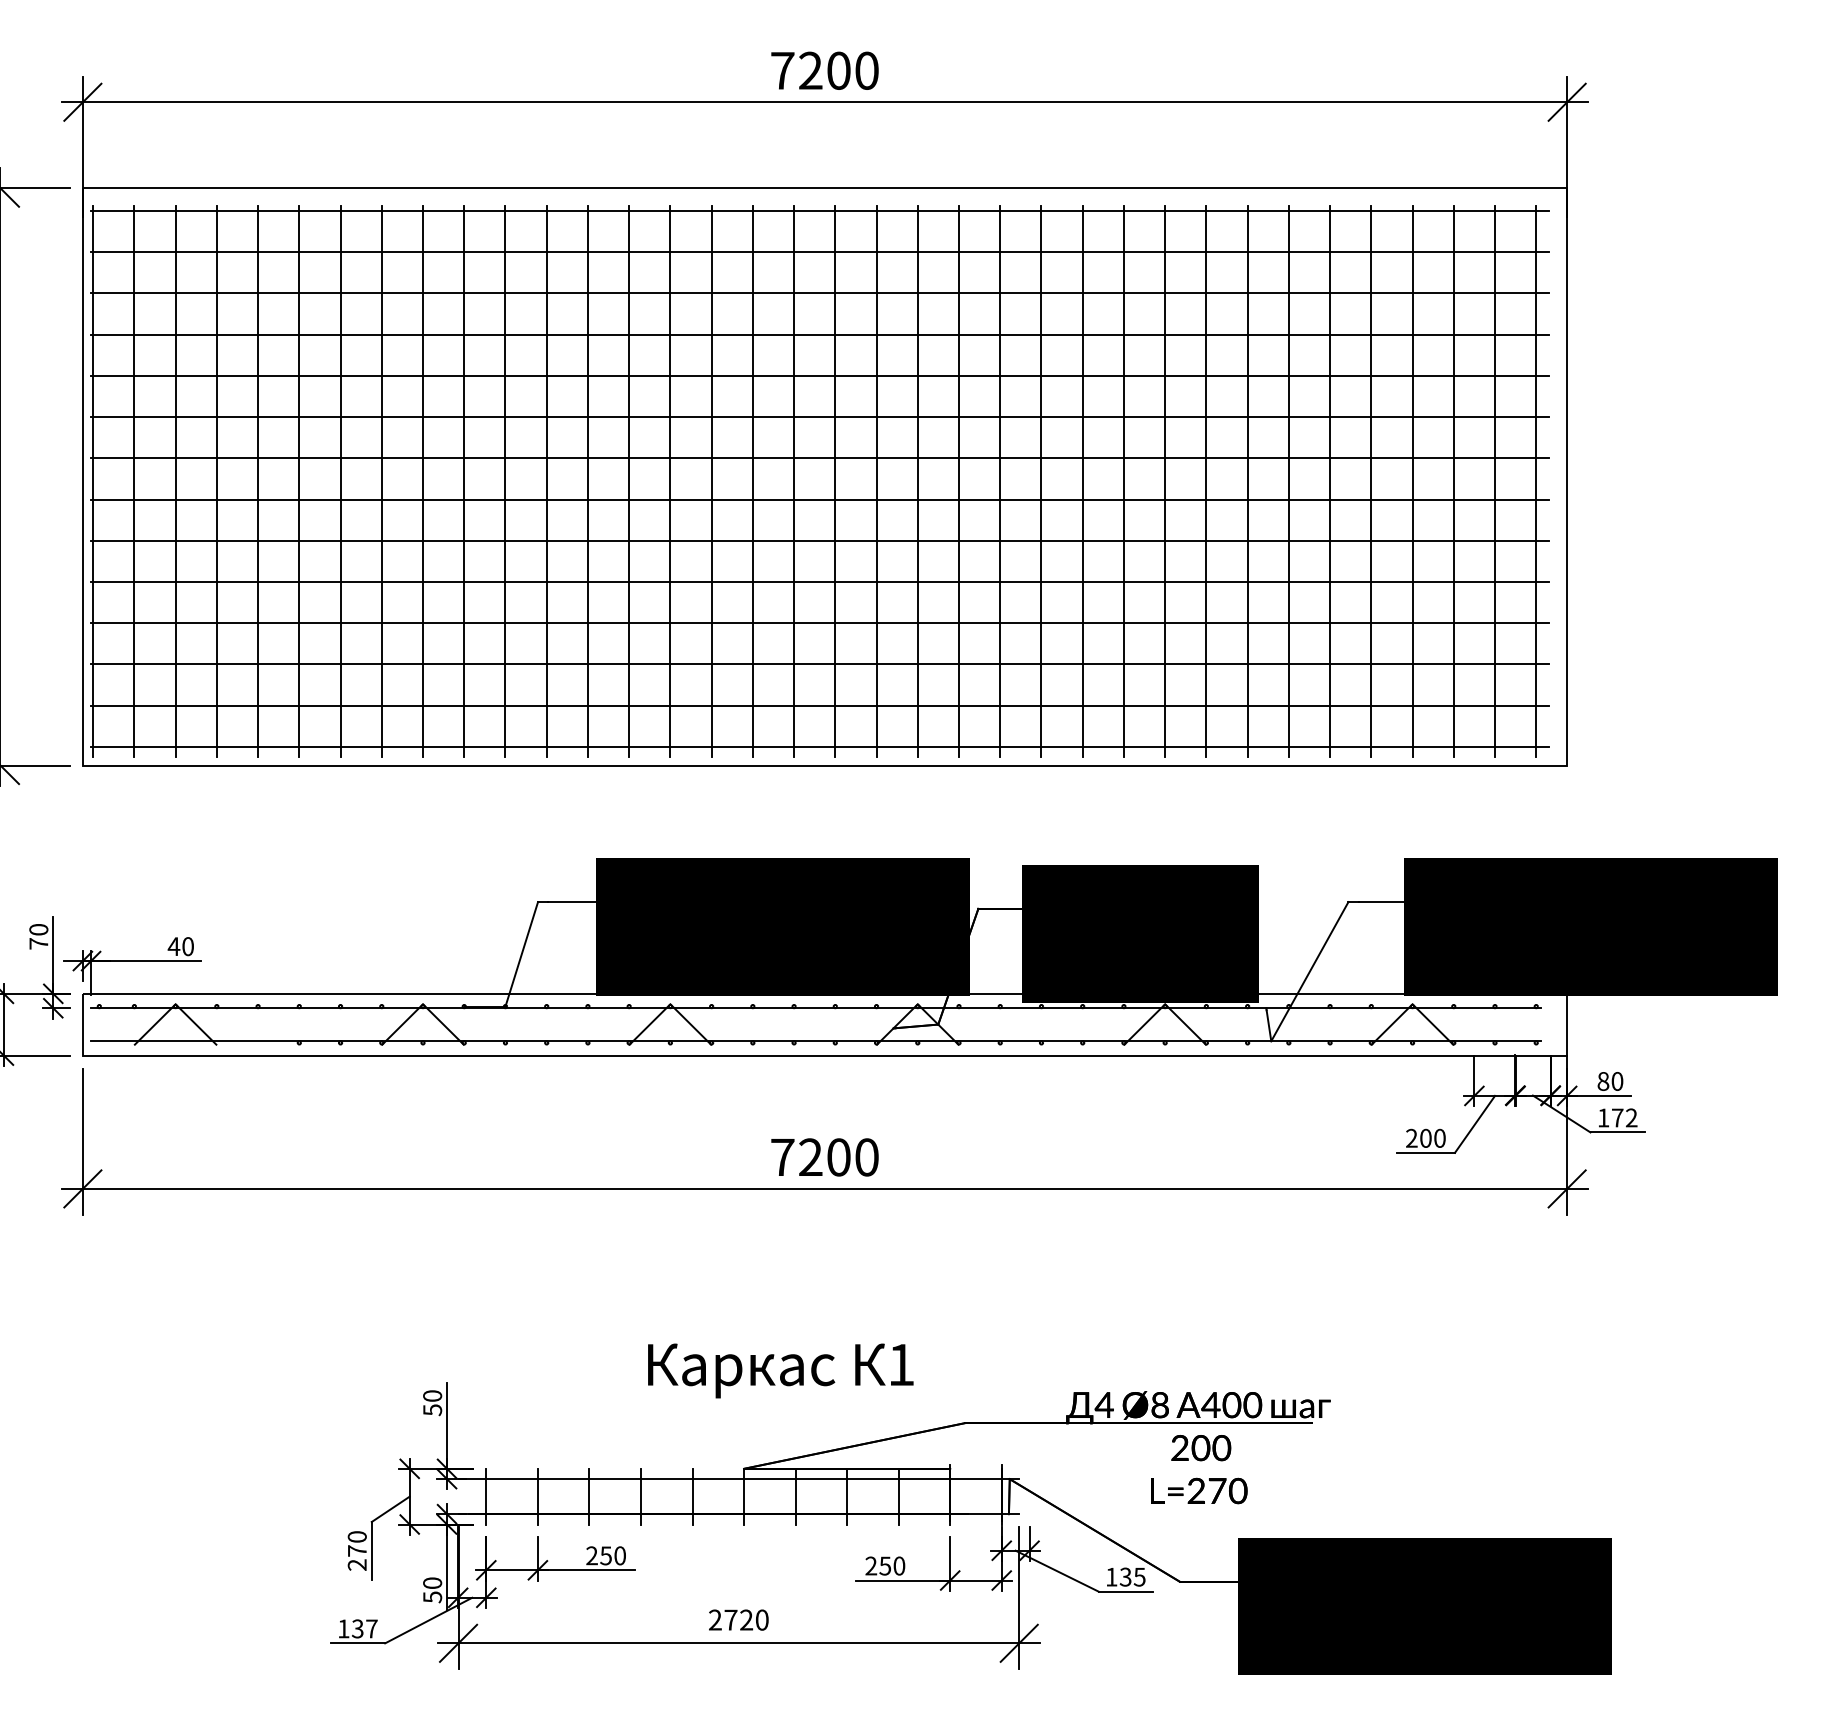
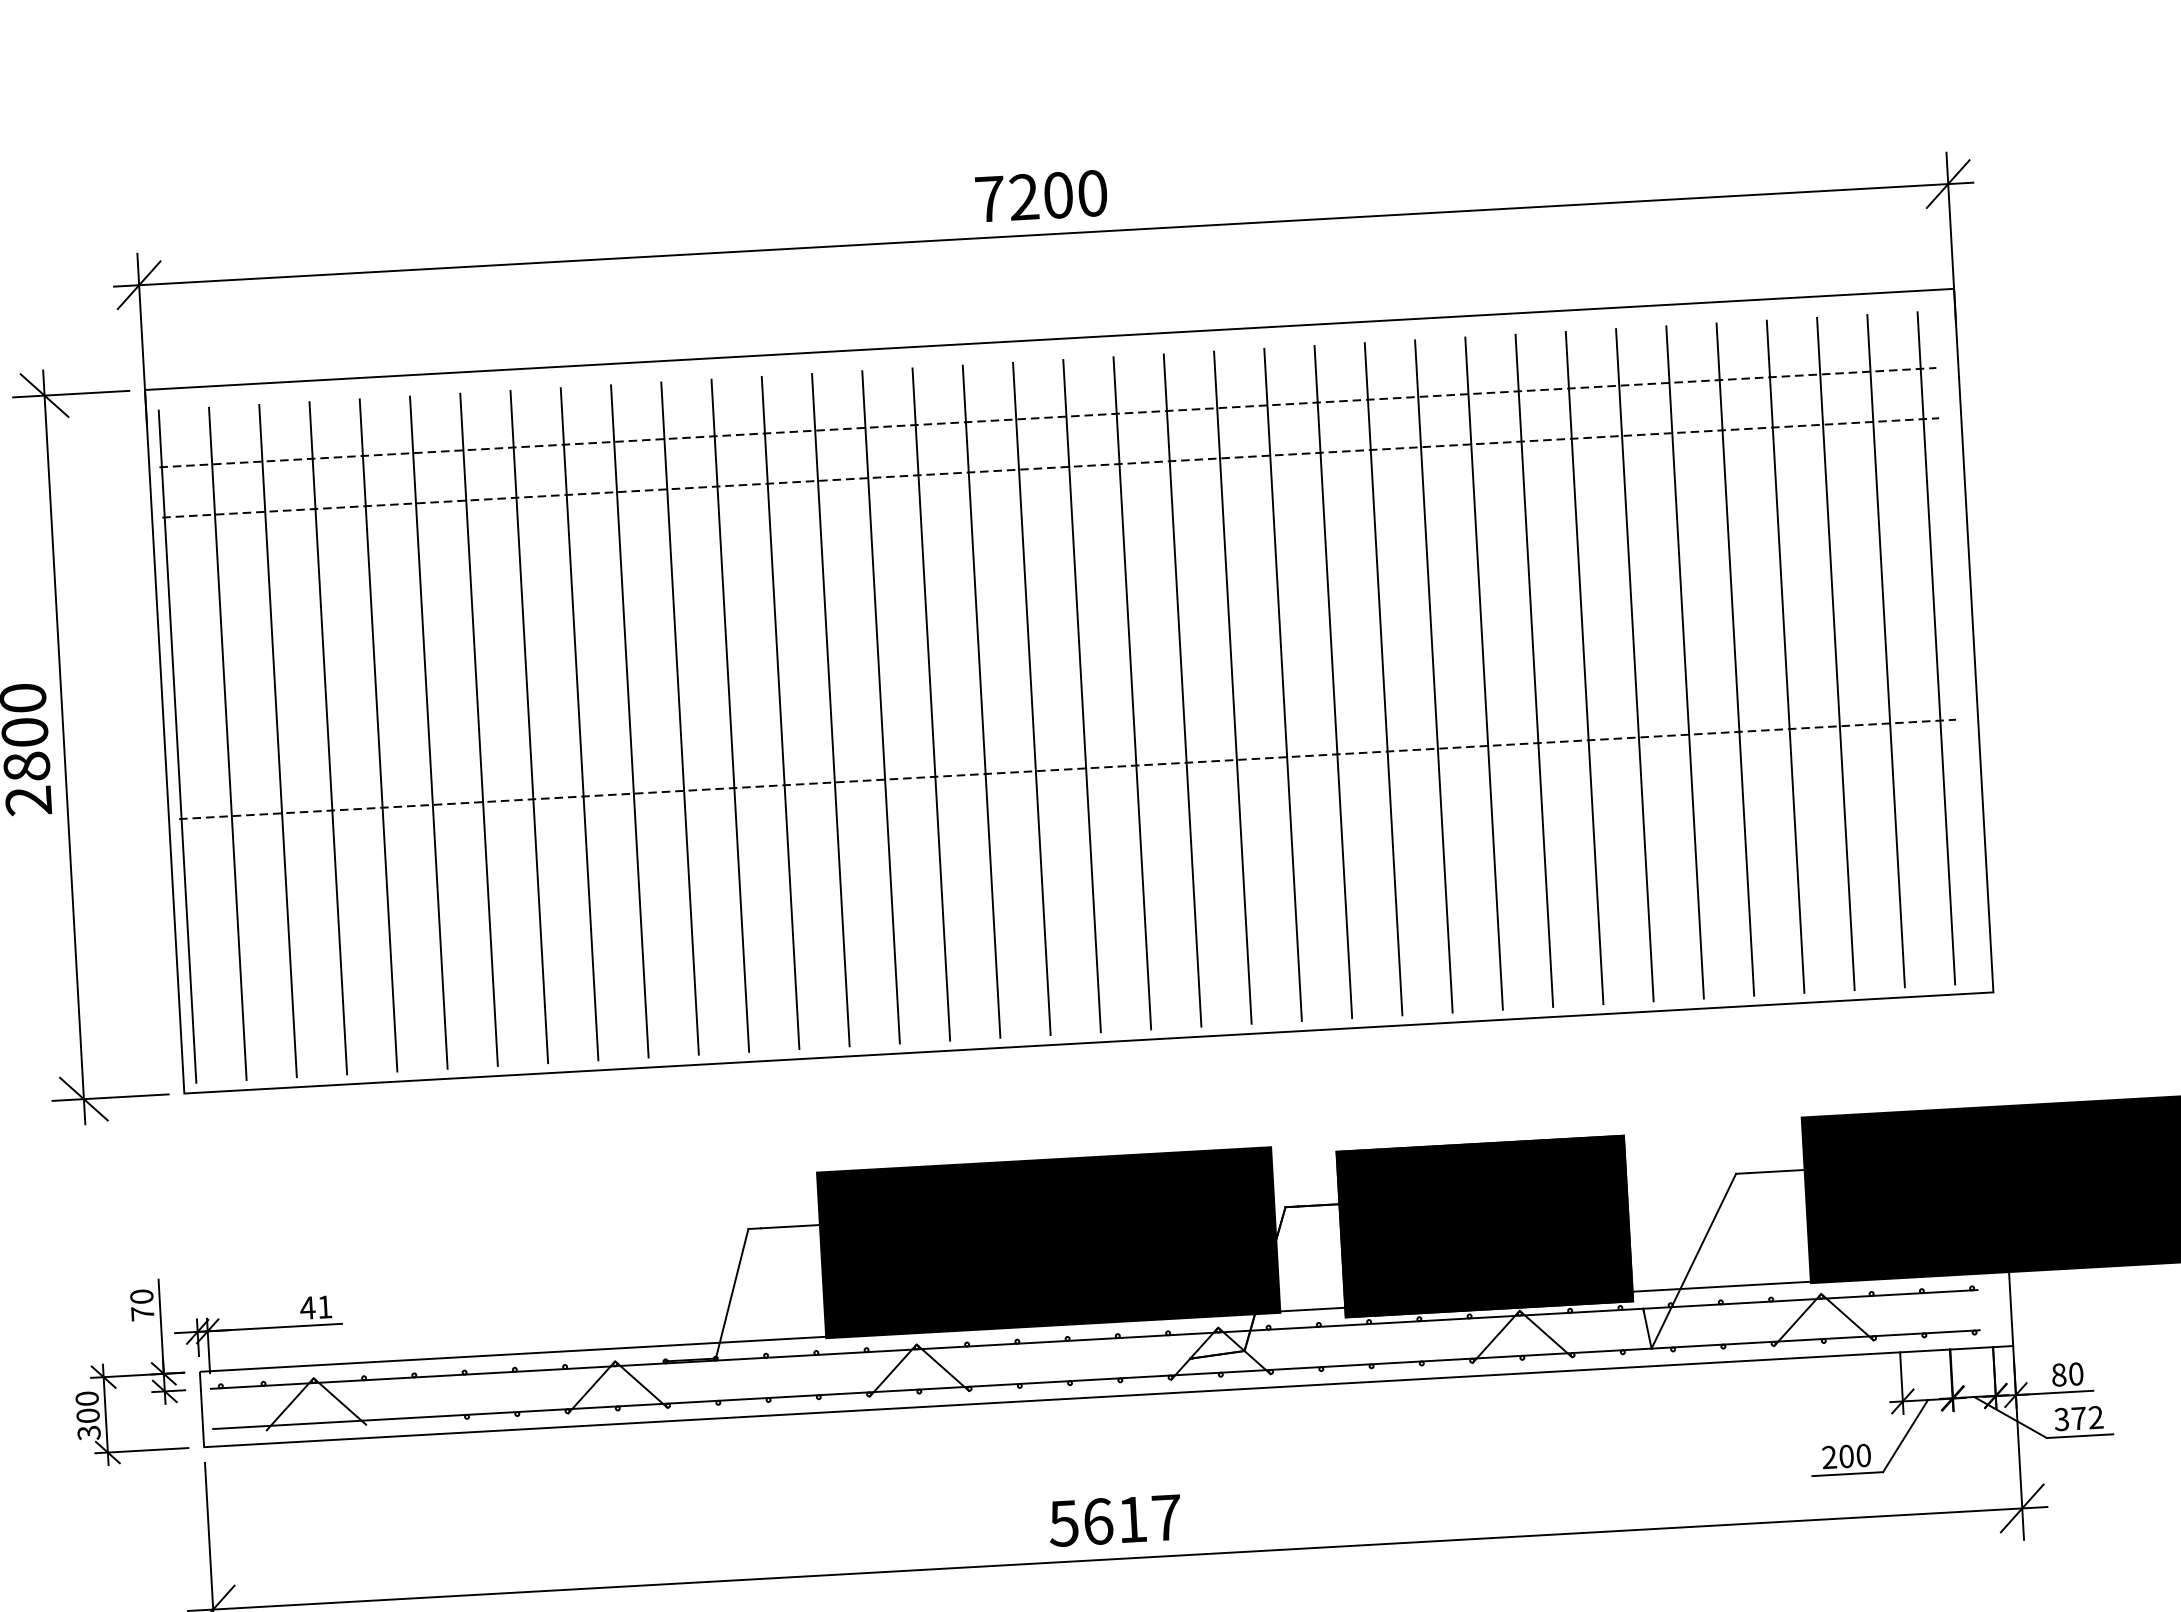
line: (820, 210) -> (1045, 366), removed
line: (820, 252) -> (1048, 418), solid -> dashed
line: (820, 293) -> (1051, 467), solid -> dashed
line: (820, 334) -> (1053, 517), removed
line: (820, 375) -> (1056, 567), removed
line: (820, 417) -> (1059, 619), removed
line: (820, 458) -> (1062, 669), removed
line: (820, 499) -> (1065, 719), removed
line: (820, 540) -> (1068, 769), solid -> dashed
line: (820, 582) -> (1070, 820), removed
line: (820, 623) -> (1073, 870), removed
line: (820, 664) -> (1076, 920), removed
line: (820, 705) -> (1079, 970), removed
line: (820, 746) -> (1082, 1020), removed
text: (187, 946) -> (324, 1307), 40 -> 41
text: (1603, 1117) -> (2061, 1418), 172 -> 372
text: (824, 1157) -> (1114, 1520), 7200 -> 5617

